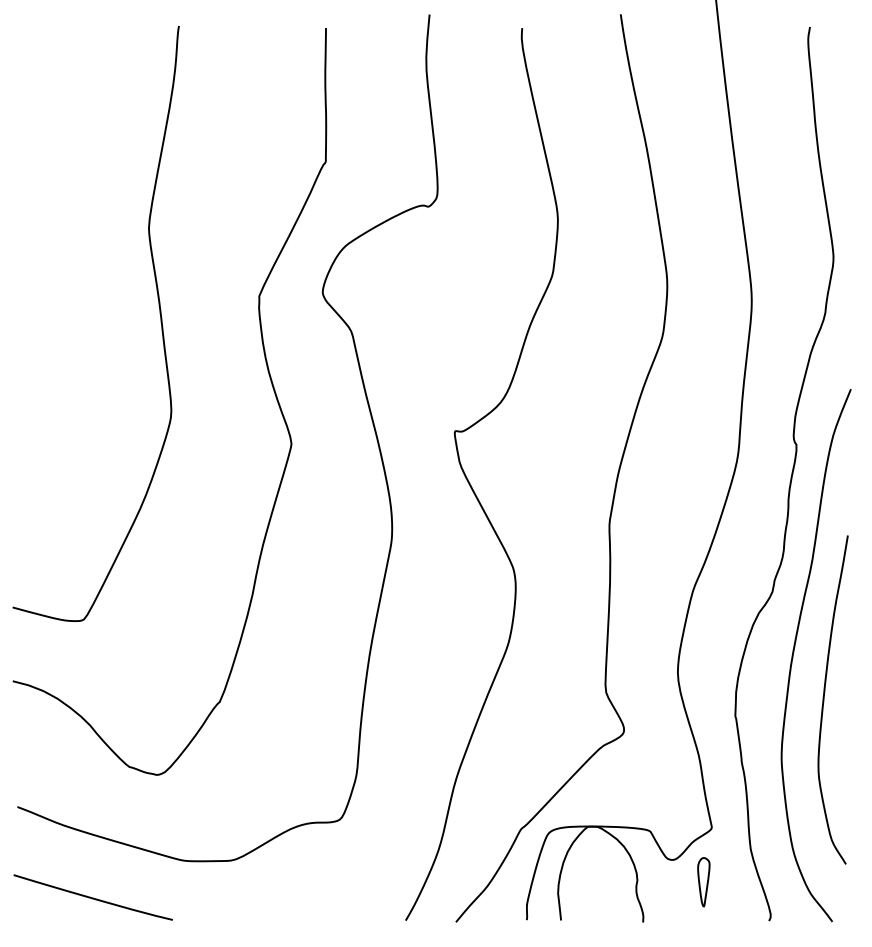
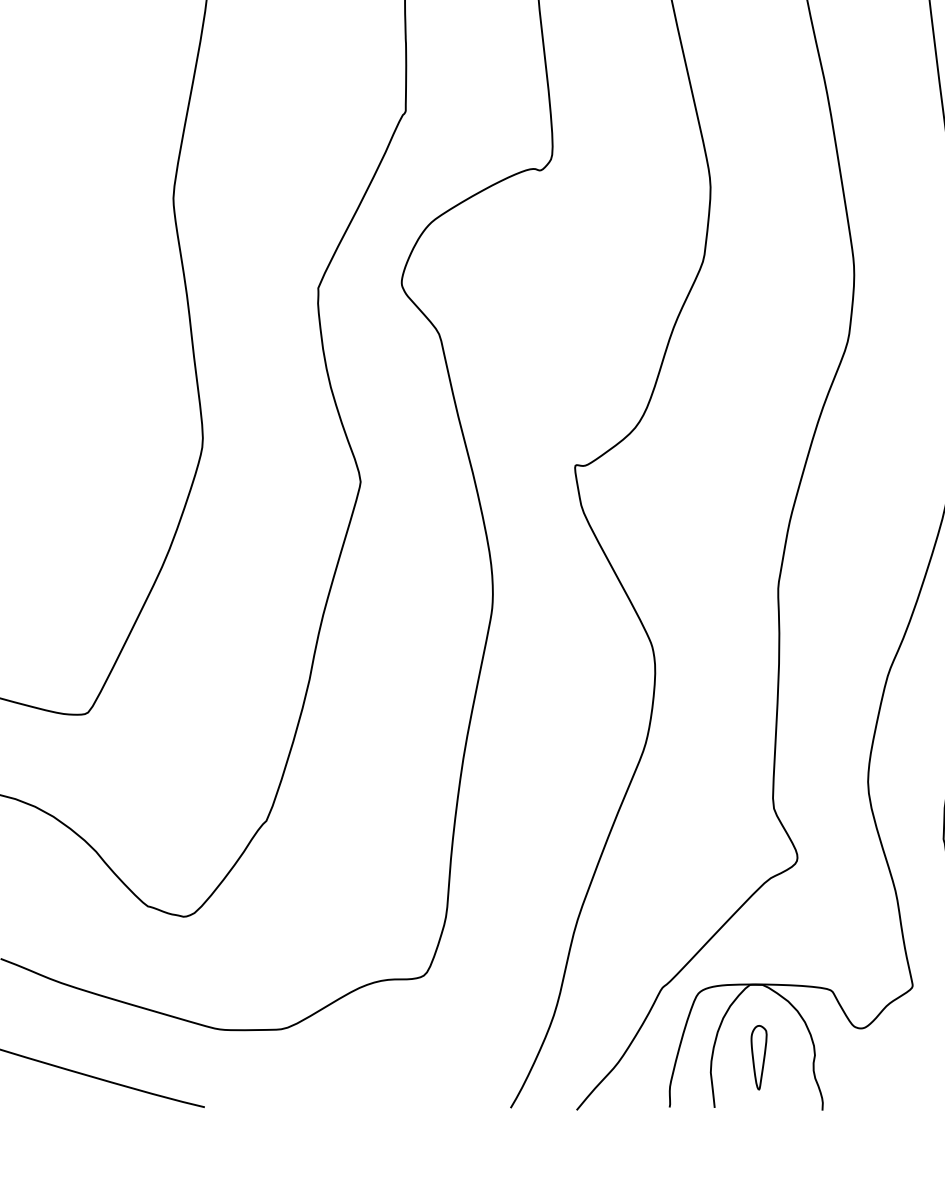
part: (703, 882) -> (758, 1058), moved

